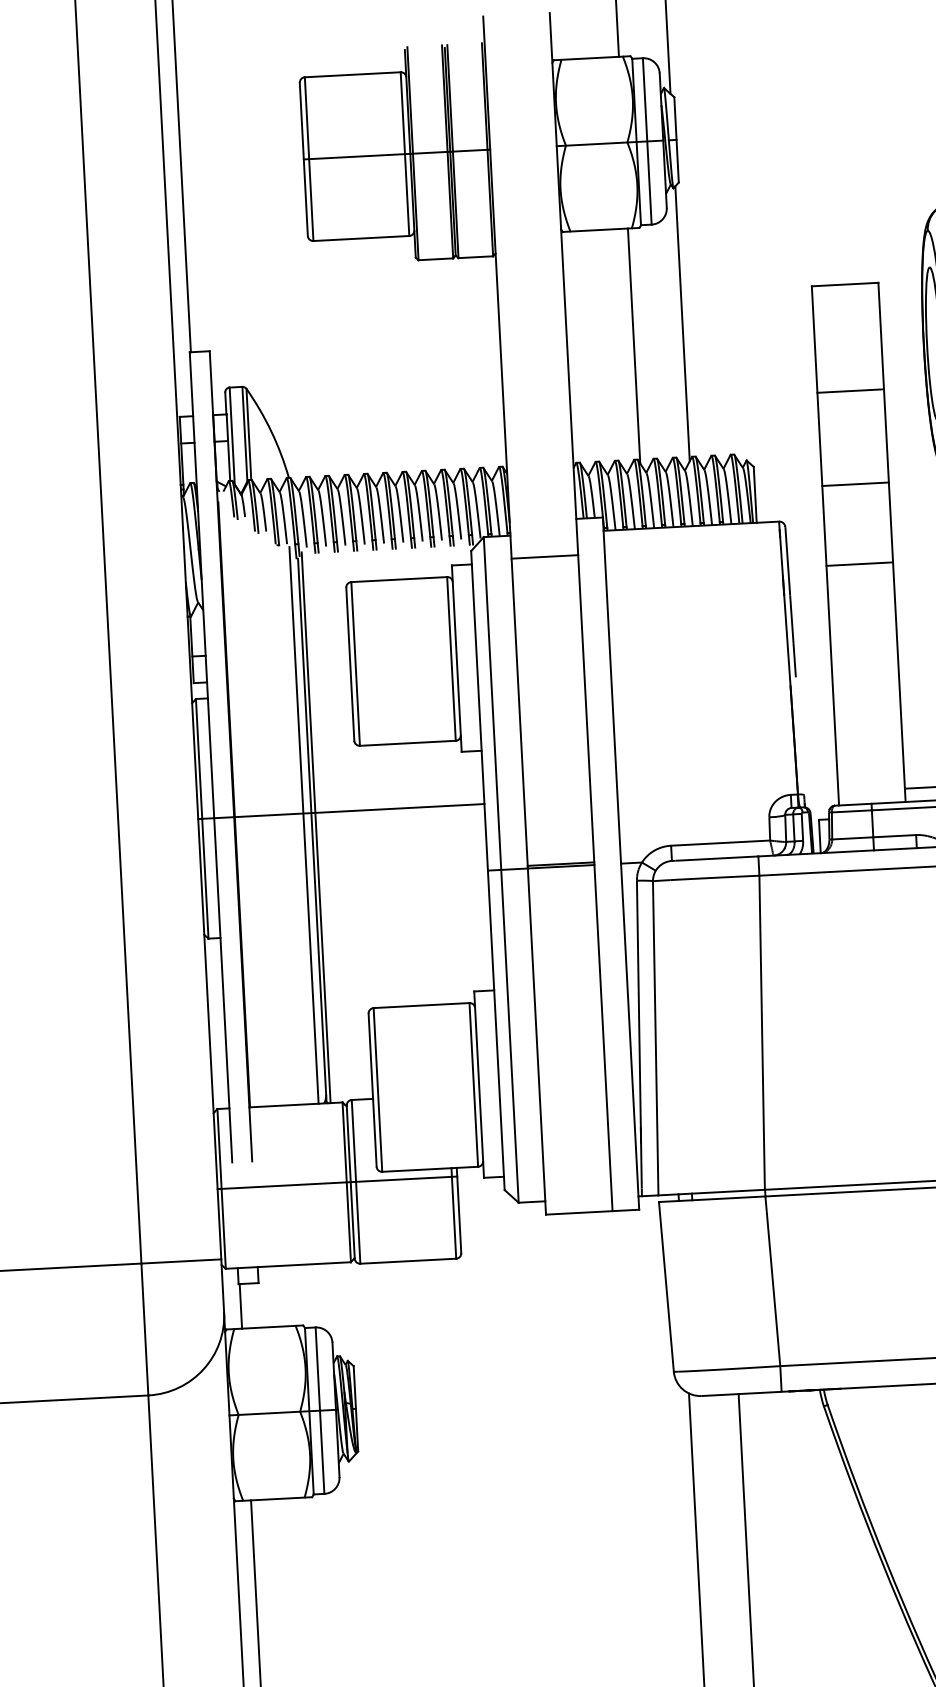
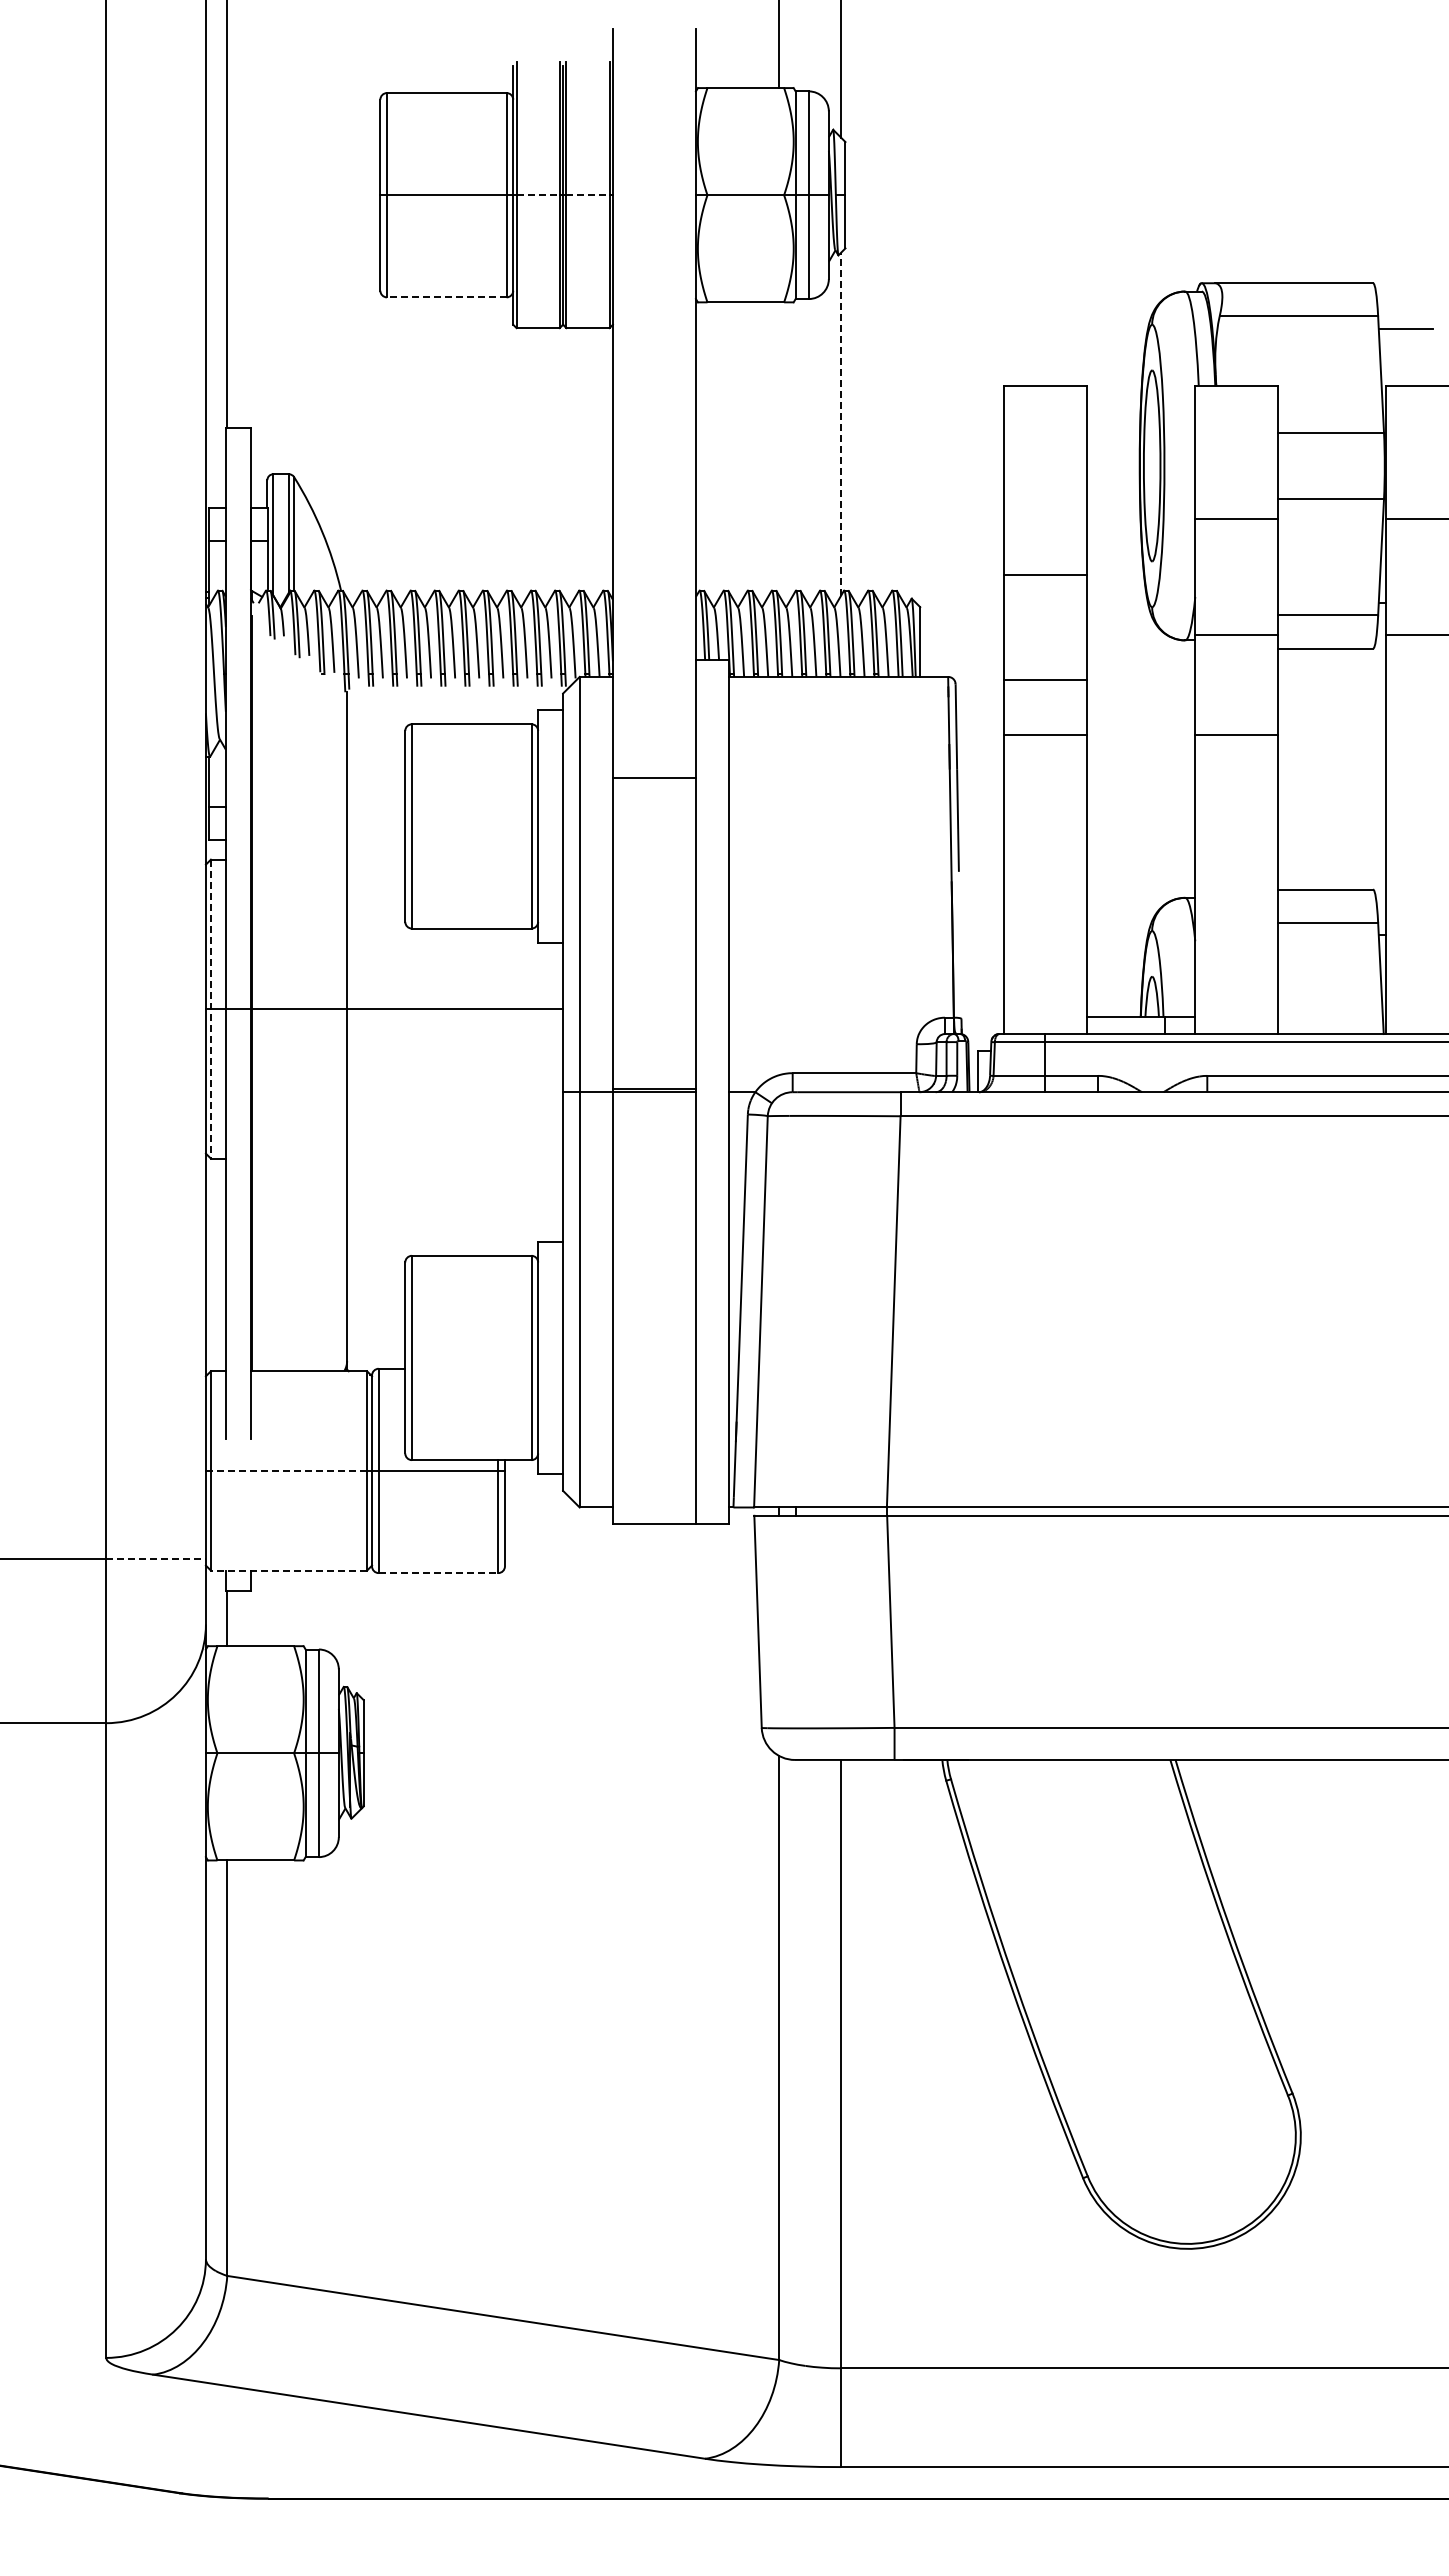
line: (470, 150) -> (588, 195), solid -> dashed
line: (430, 153) -> (538, 195), solid -> dashed
line: (361, 238) -> (446, 297), solid -> dashed
line: (682, 323) -> (840, 424), solid -> dashed
line: (634, 345) -> (779, 448), removed
line: (850, 391) -> (1045, 575), moved
line: (855, 484) -> (1045, 680), moved
line: (544, 556) -> (653, 777), moved
line: (201, 819) -> (210, 1009), solid -> dashed
line: (304, 825) -> (337, 1023), removed
line: (316, 827) -> (352, 1027), removed
line: (283, 1185) -> (288, 1470), solid -> dashed
line: (181, 1261) -> (156, 1558), solid -> dashed
line: (408, 1261) -> (438, 1573), solid -> dashed
line: (287, 1265) -> (288, 1570), solid -> dashed

